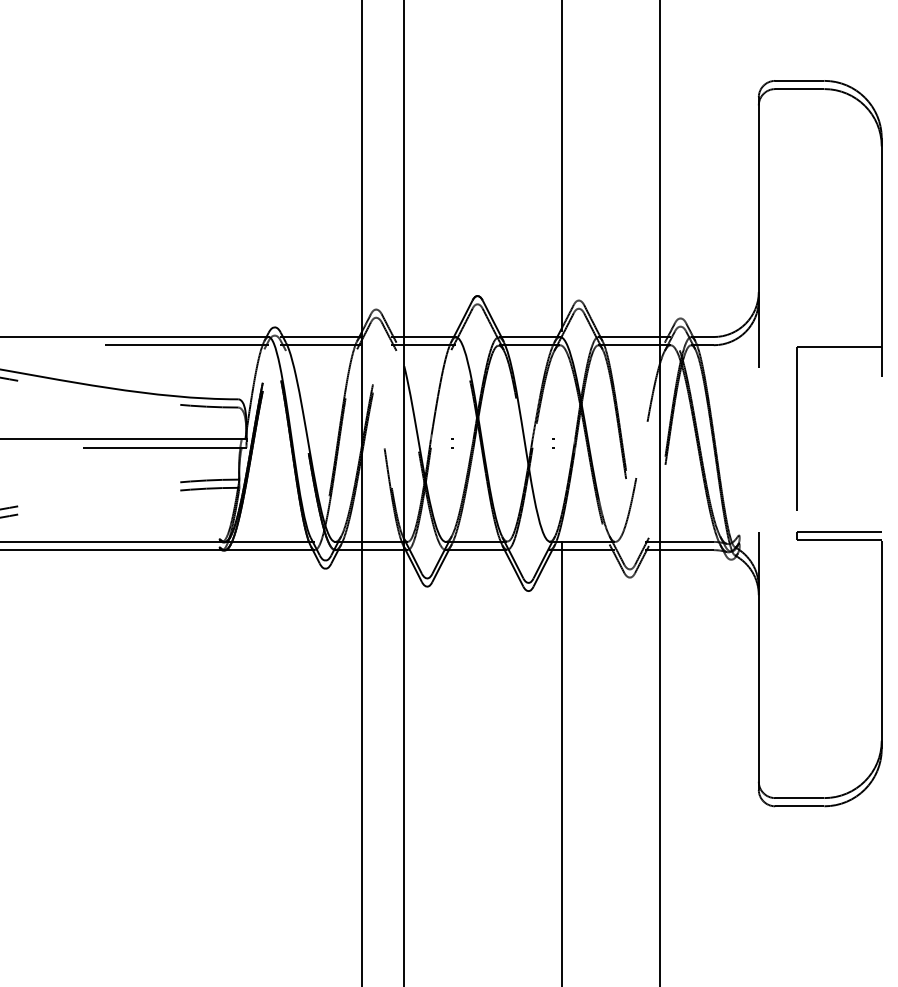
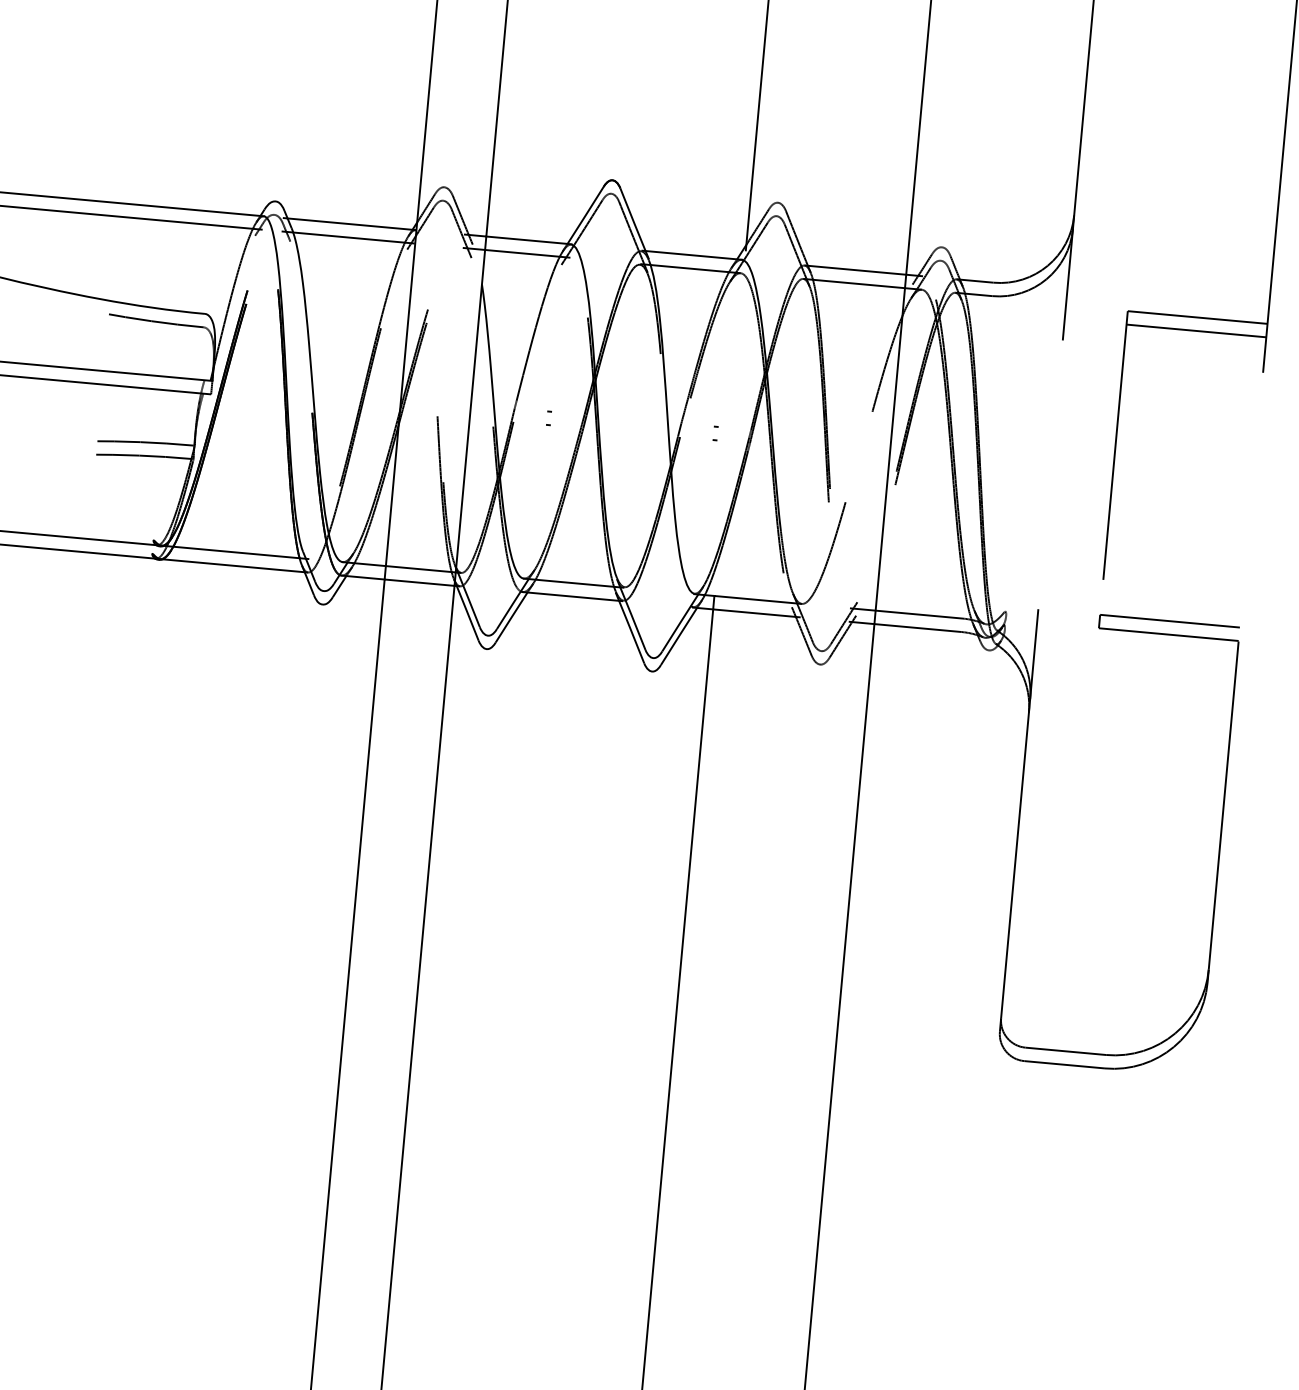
line: (838, 355) -> (1195, 331), added

